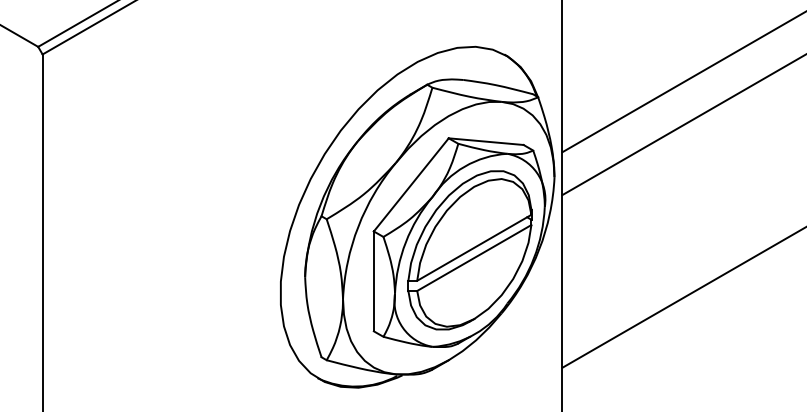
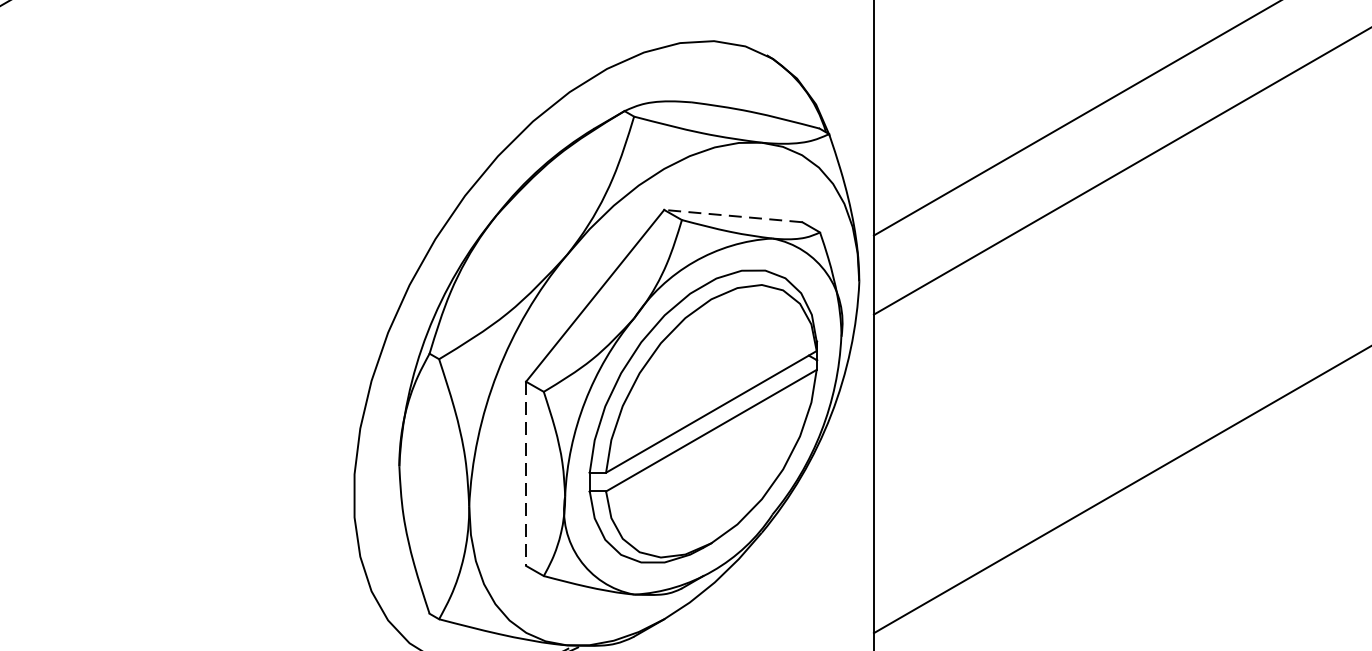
line: (486, 141) -> (733, 215), solid -> dashed
line: (373, 281) -> (525, 474), solid -> dashed

